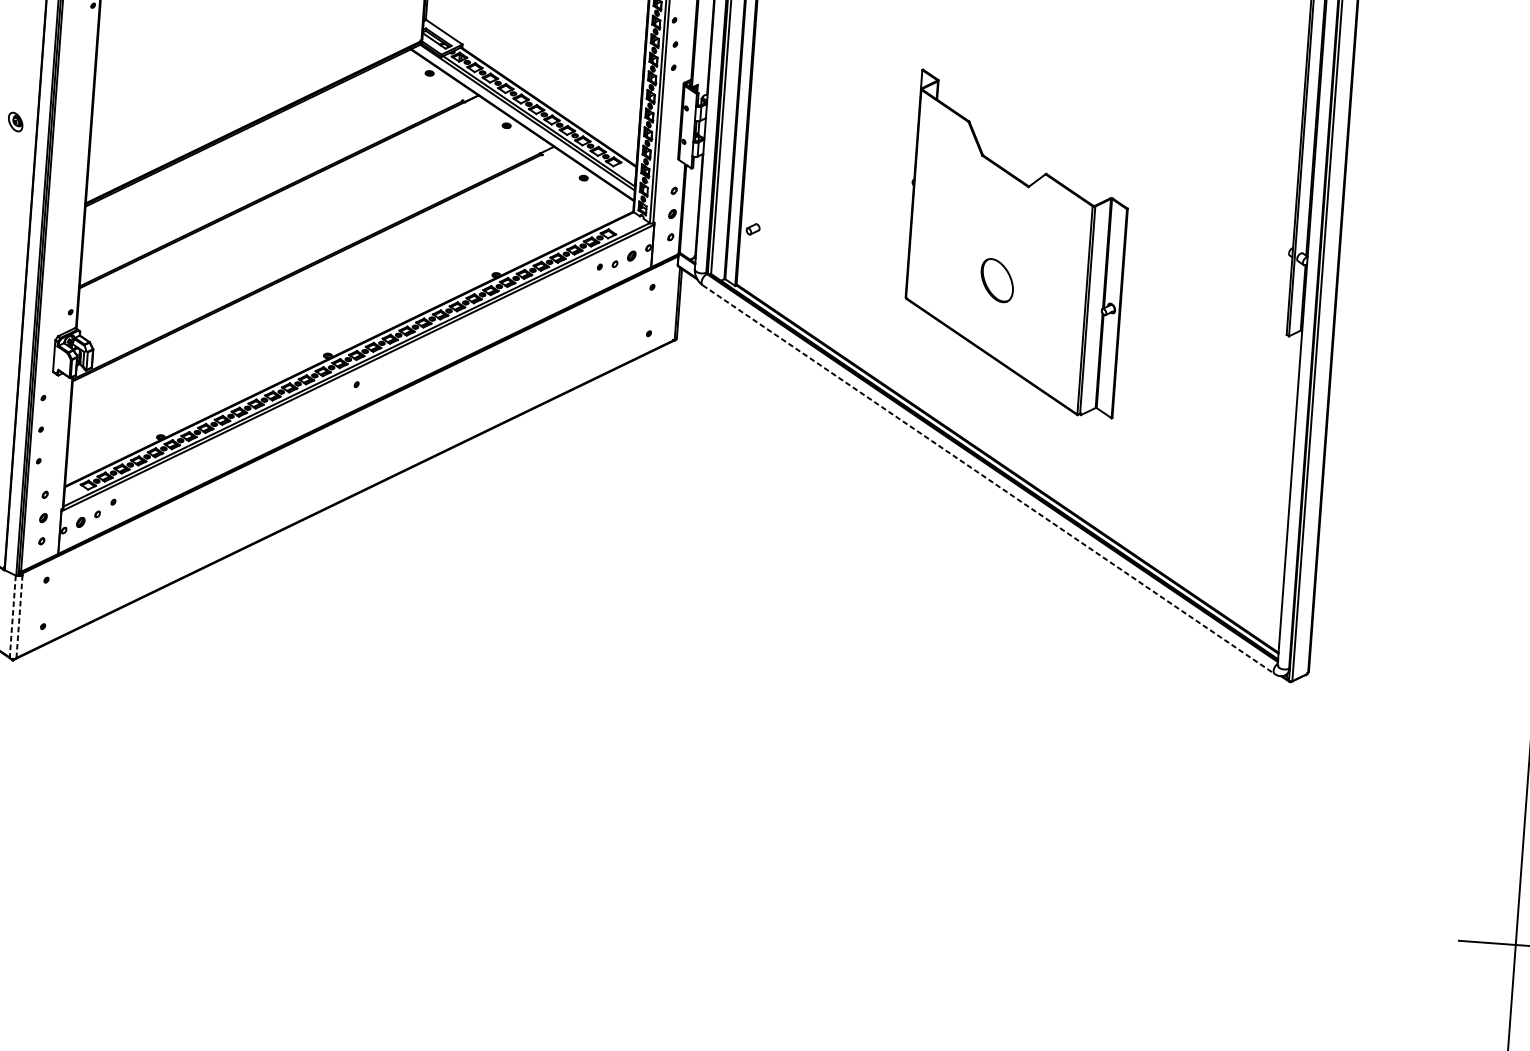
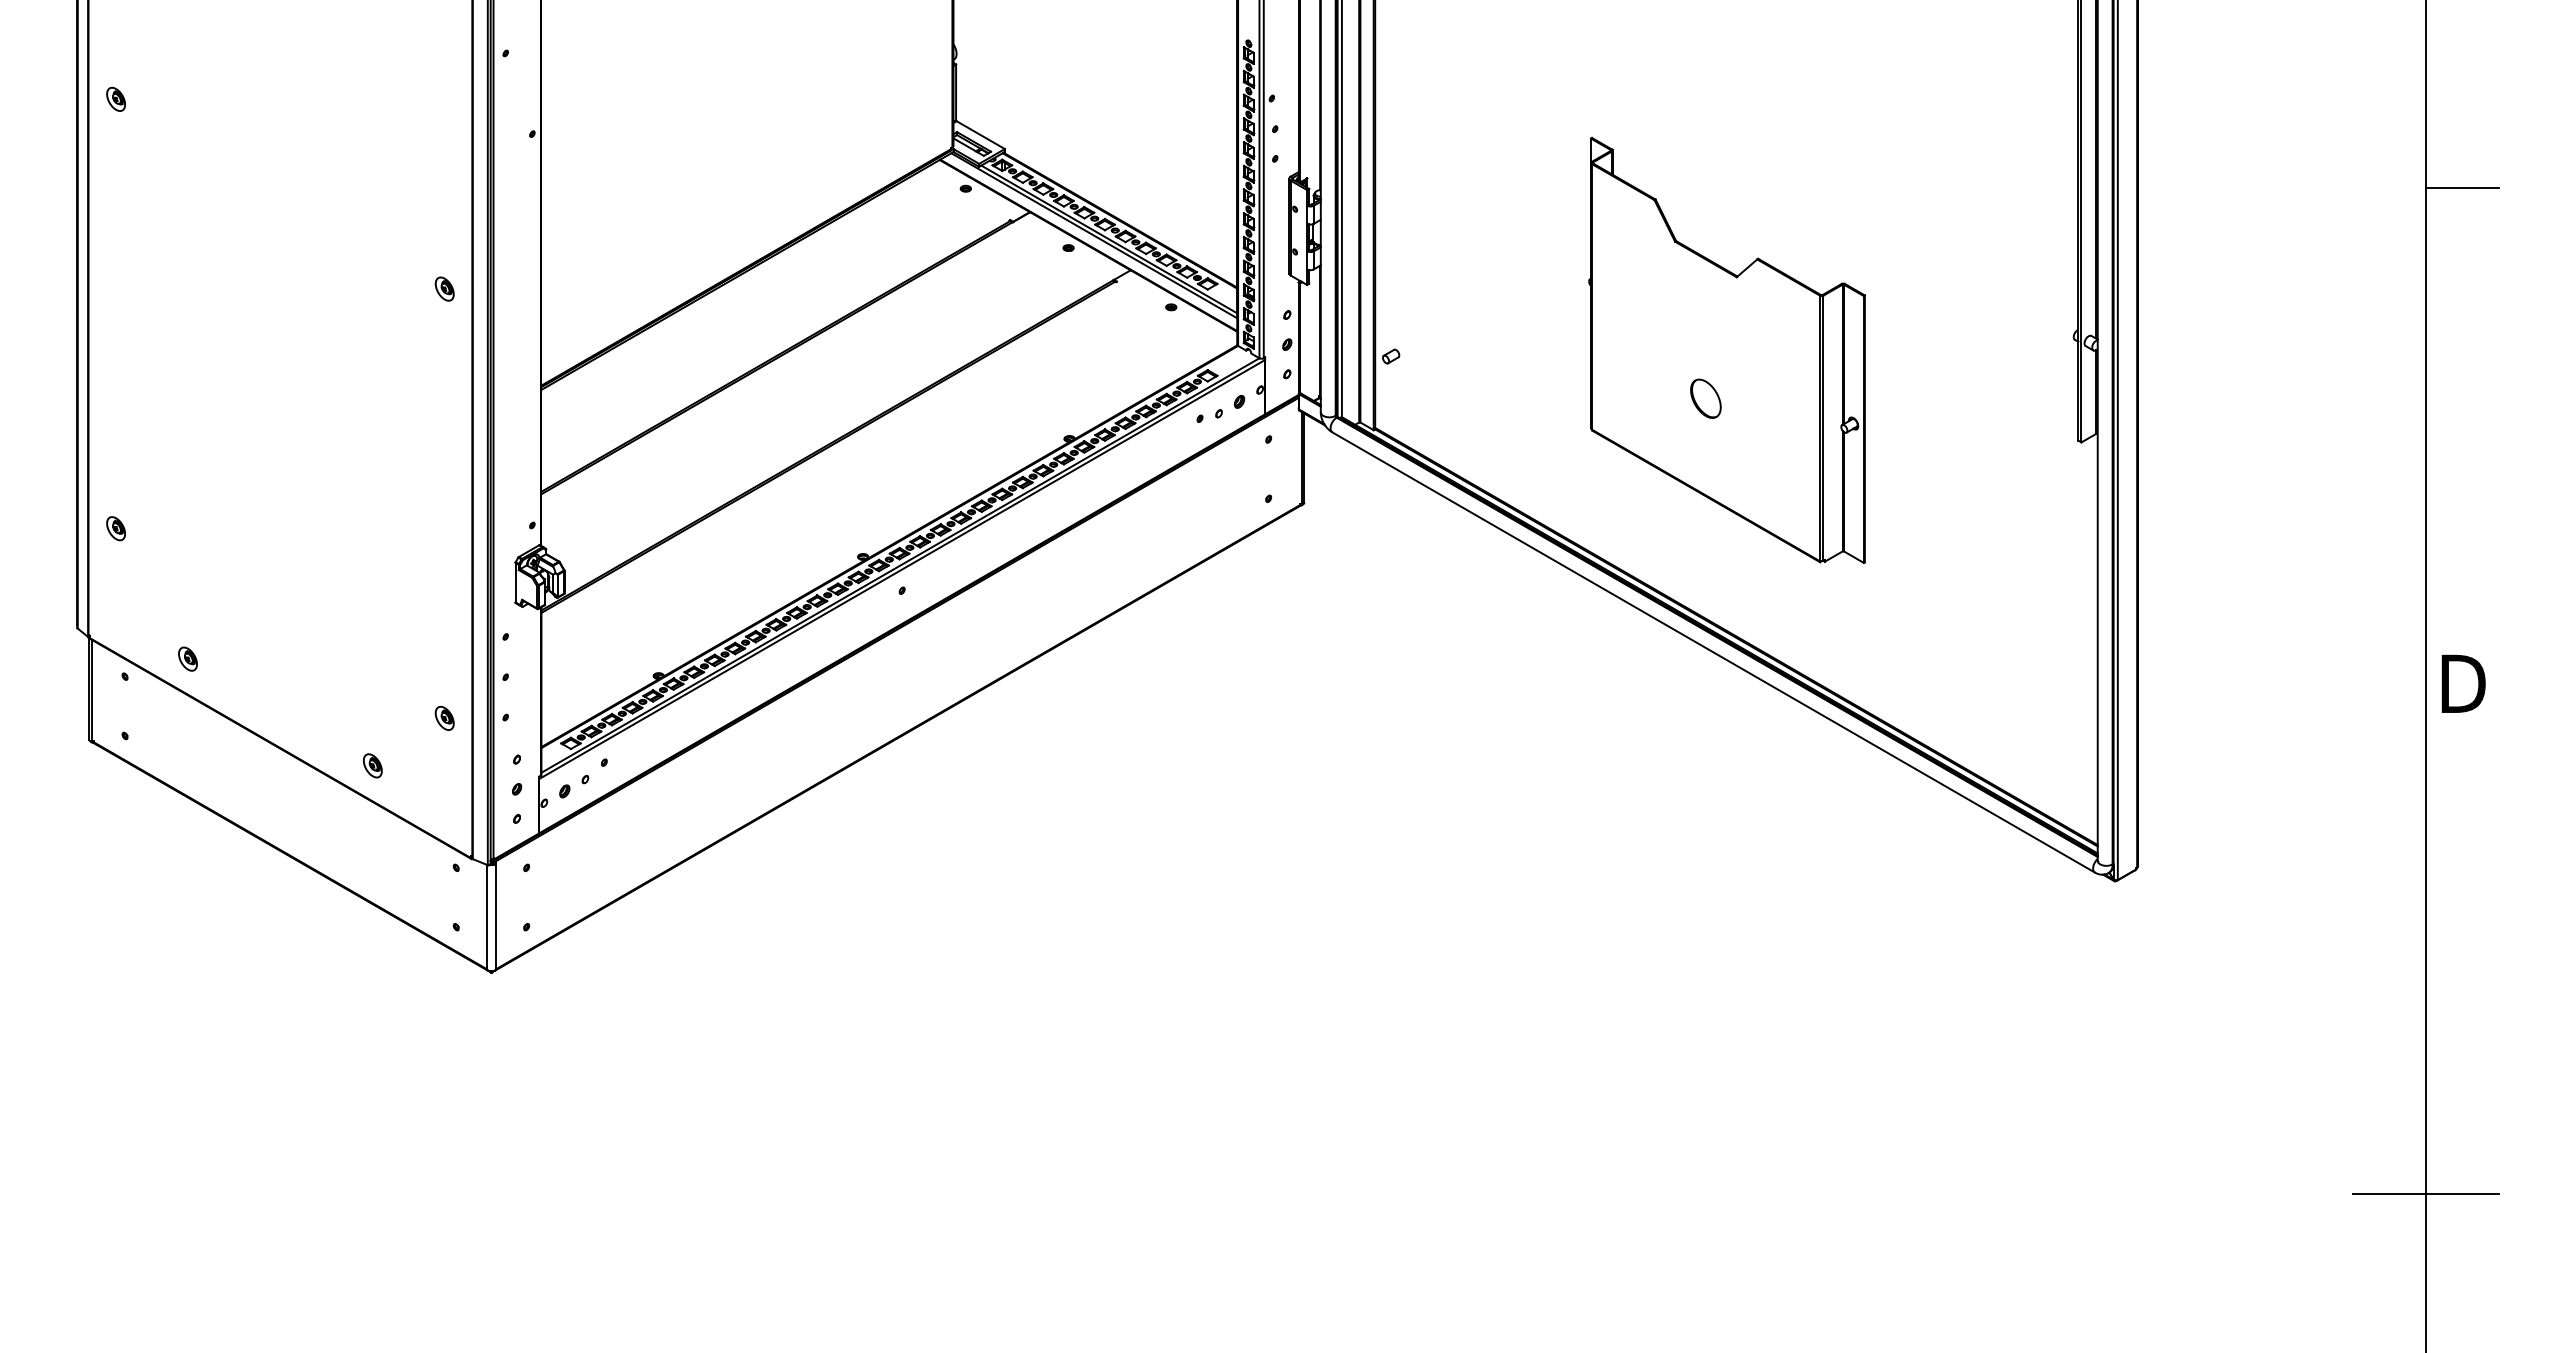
part: (997, 280) -> (1705, 398), size x0.71
line: (989, 479) -> (1714, 652), dashed -> solid
line: (12, 616) -> (487, 917), dashed -> solid
line: (19, 617) -> (495, 917), dashed -> solid

